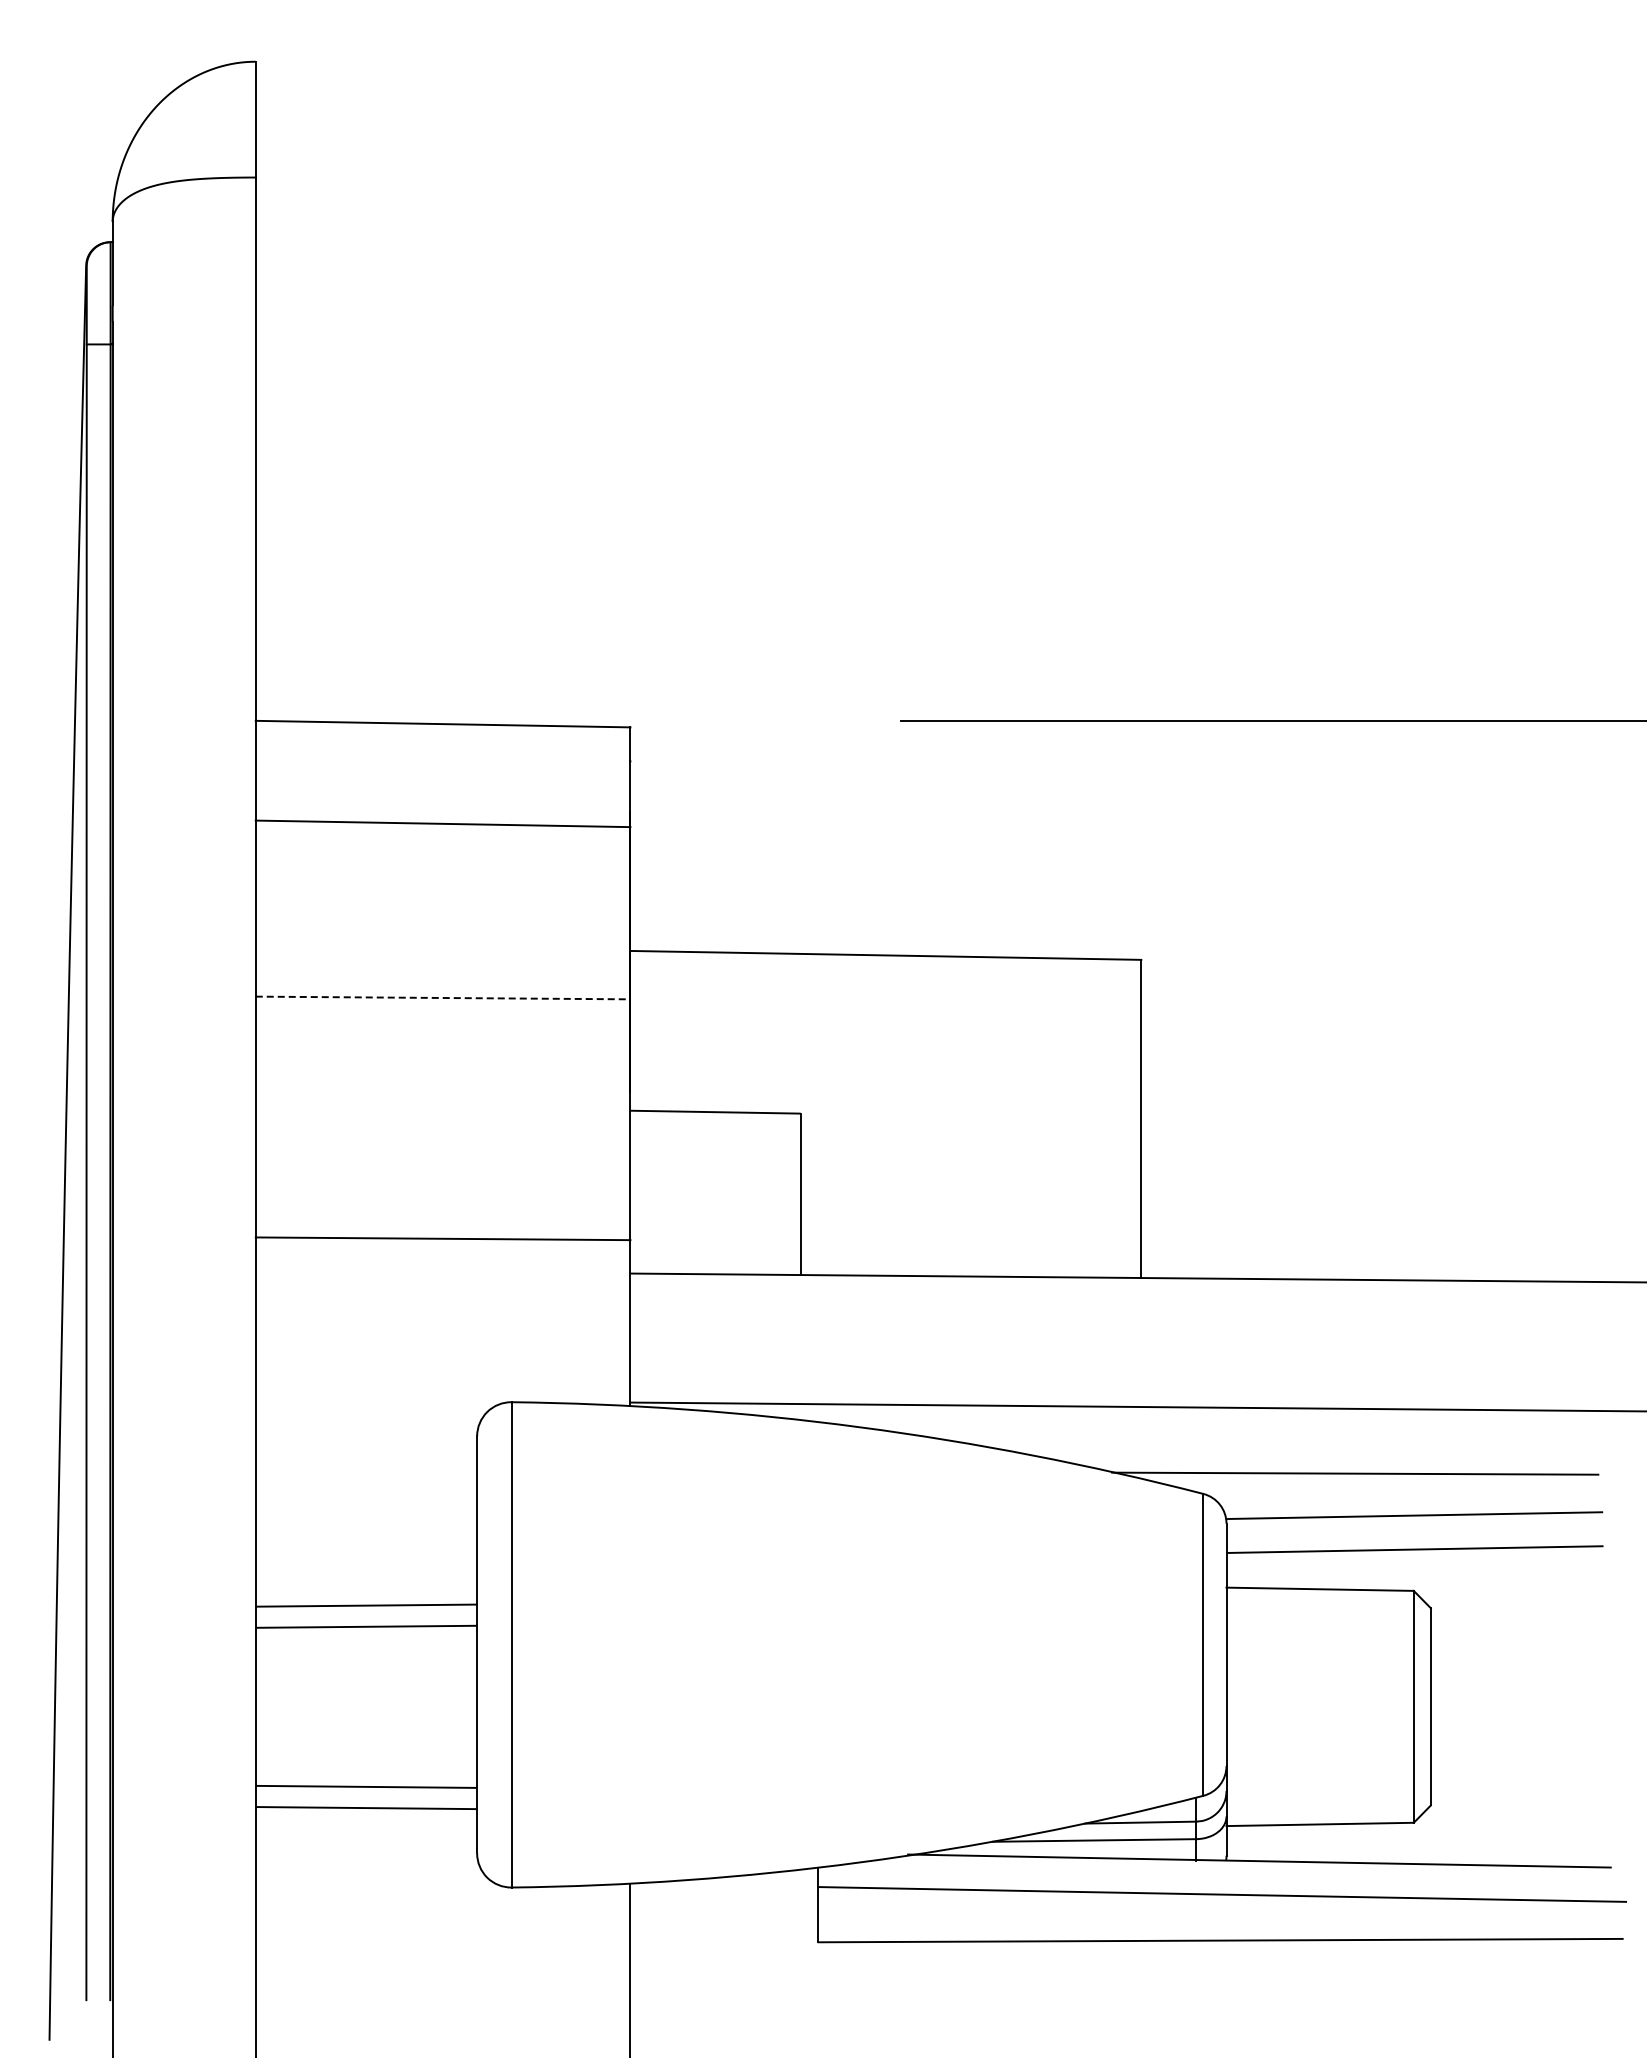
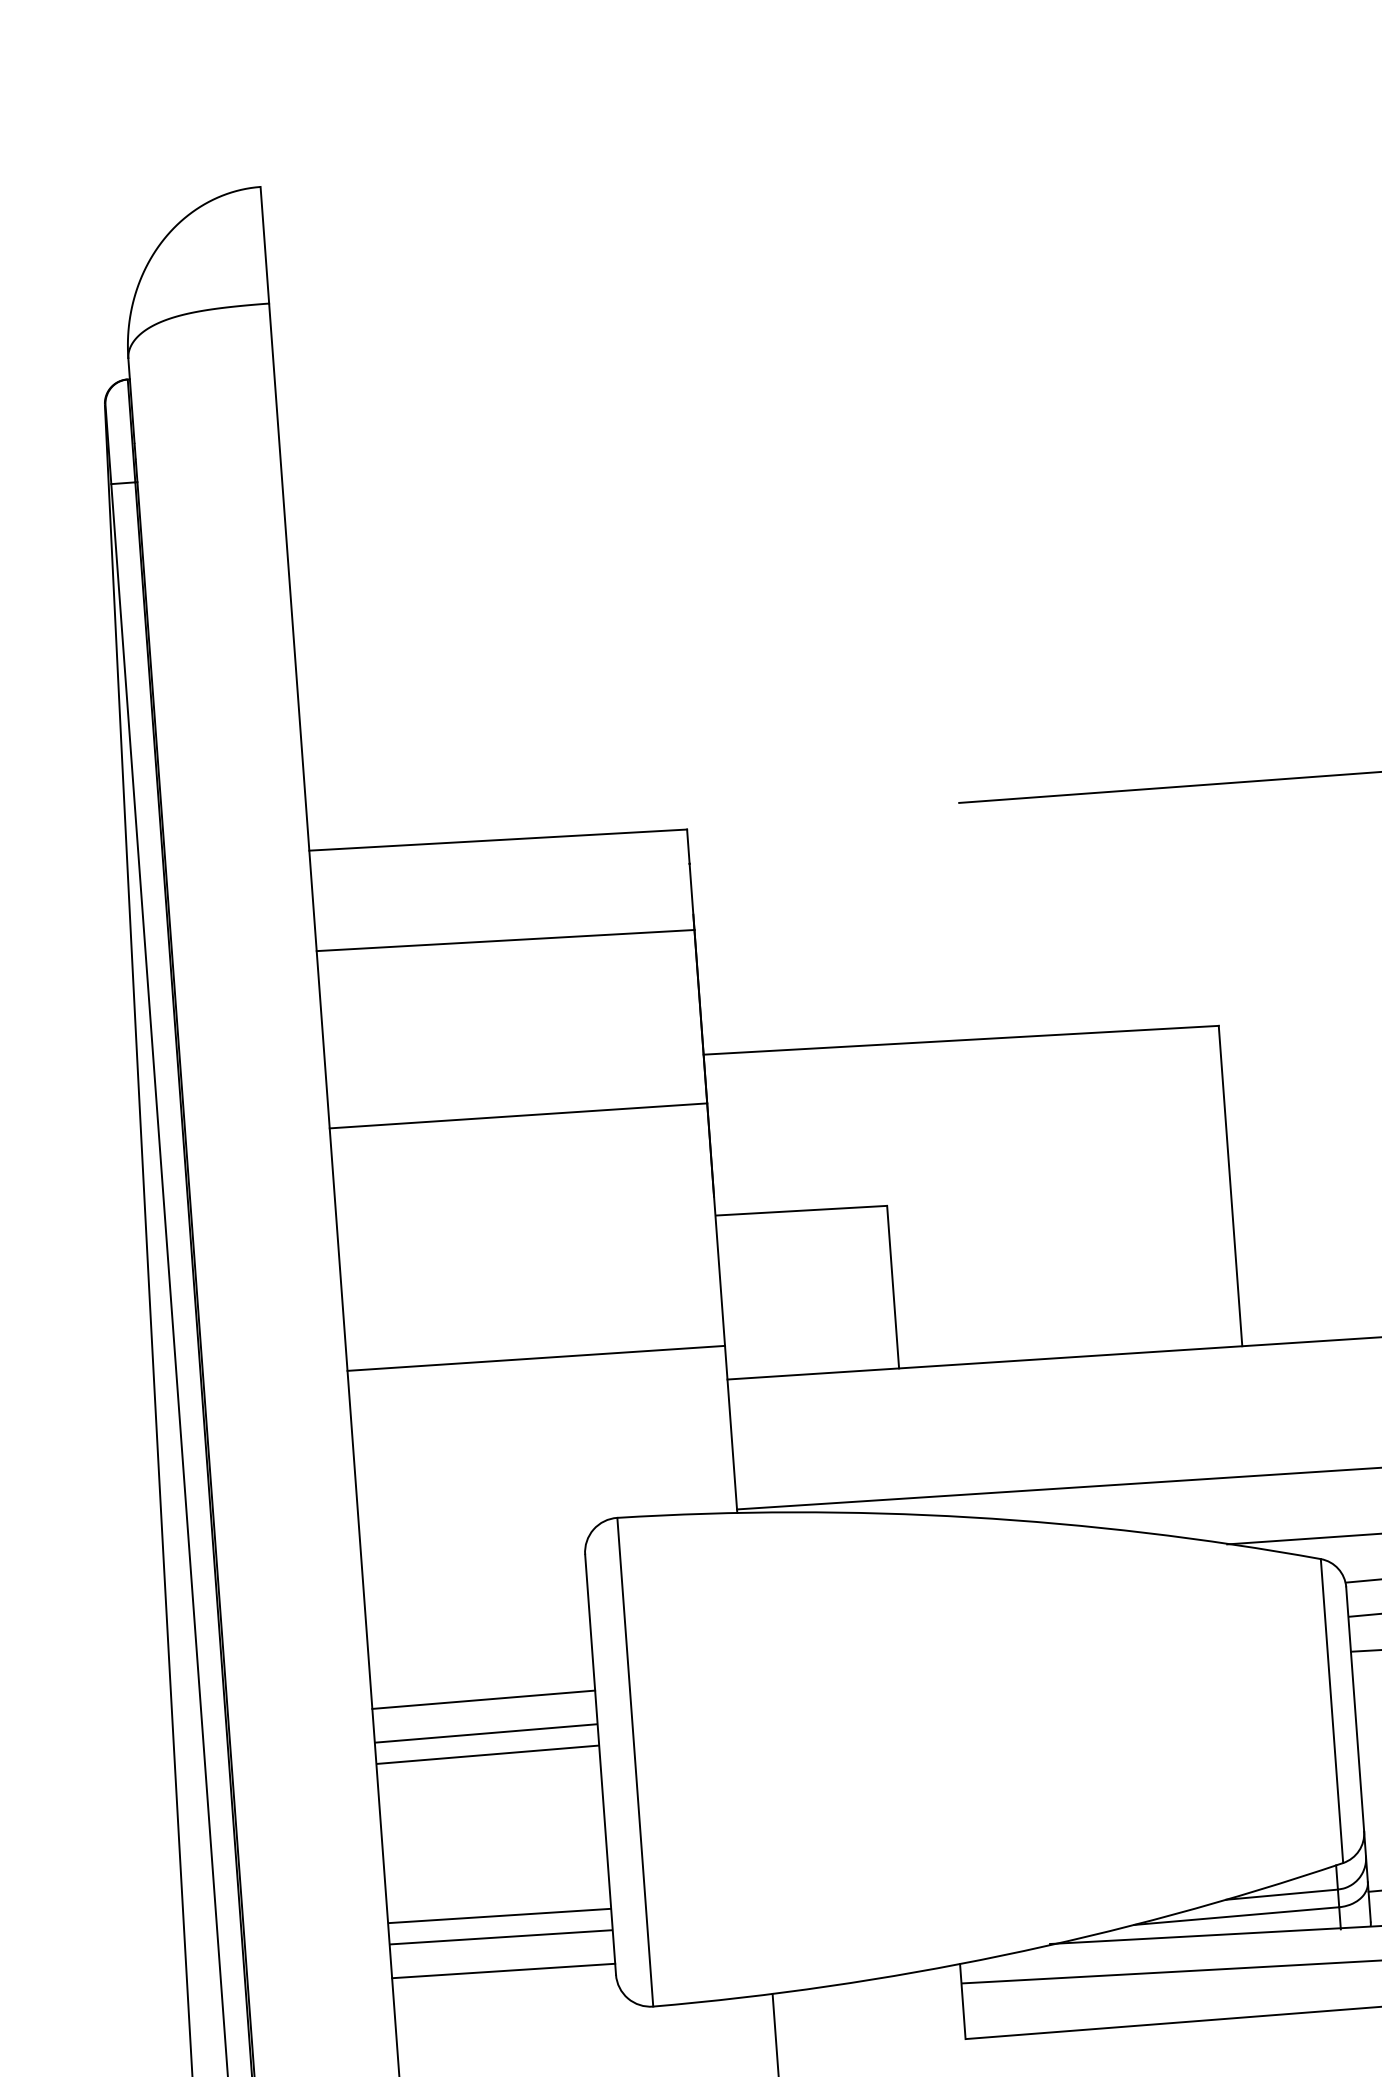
line: (443, 997) -> (518, 1115), dashed -> solid
line: (366, 1572) -> (483, 1700), added
line: (366, 1841) -> (503, 1970), added

